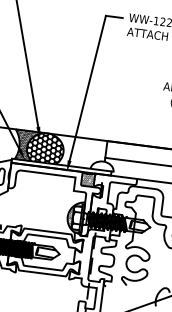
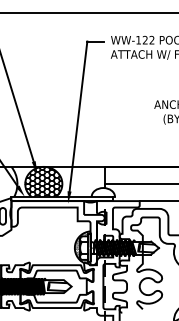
hatch: (27, 144) -> (25, 180), removed
hatch: (88, 179) -> (90, 207), removed

